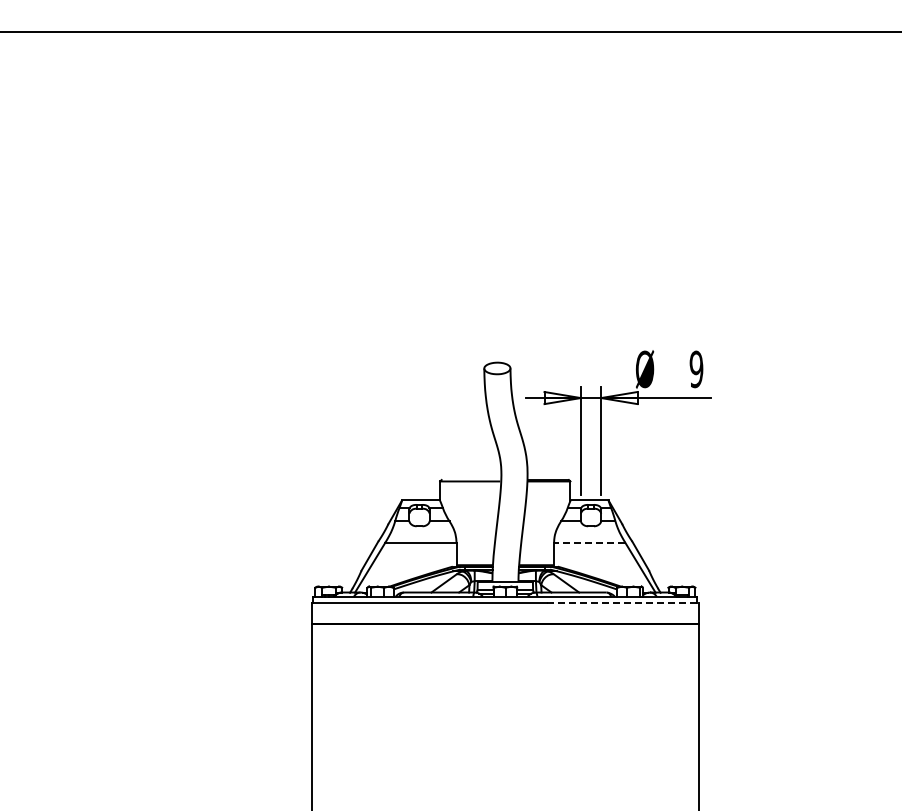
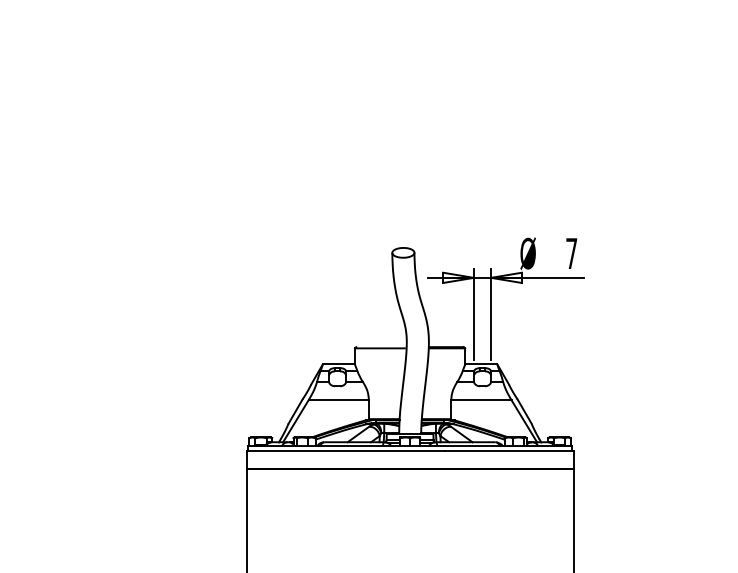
text: (696, 369) -> (571, 253), 9 -> 7
line: (589, 542) -> (481, 399), dashed -> solid
line: (622, 602) -> (509, 450), dashed -> solid

